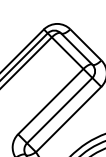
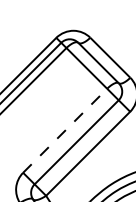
line: (51, 101) -> (66, 130), solid -> dashed

